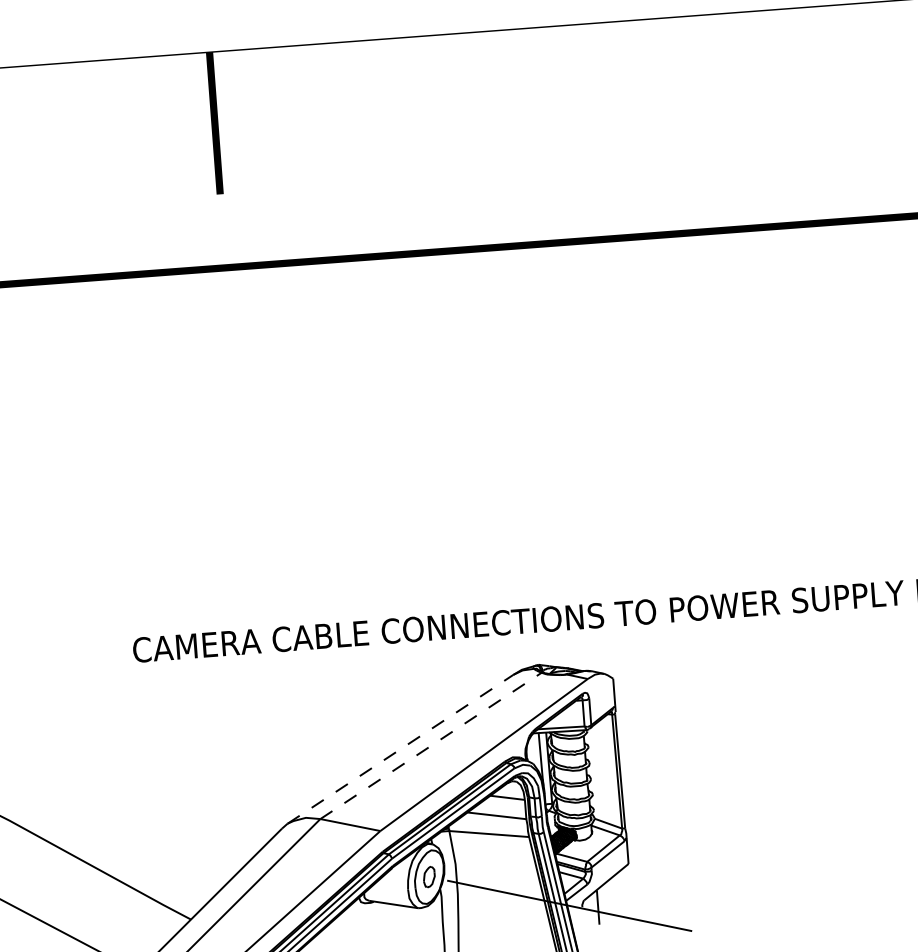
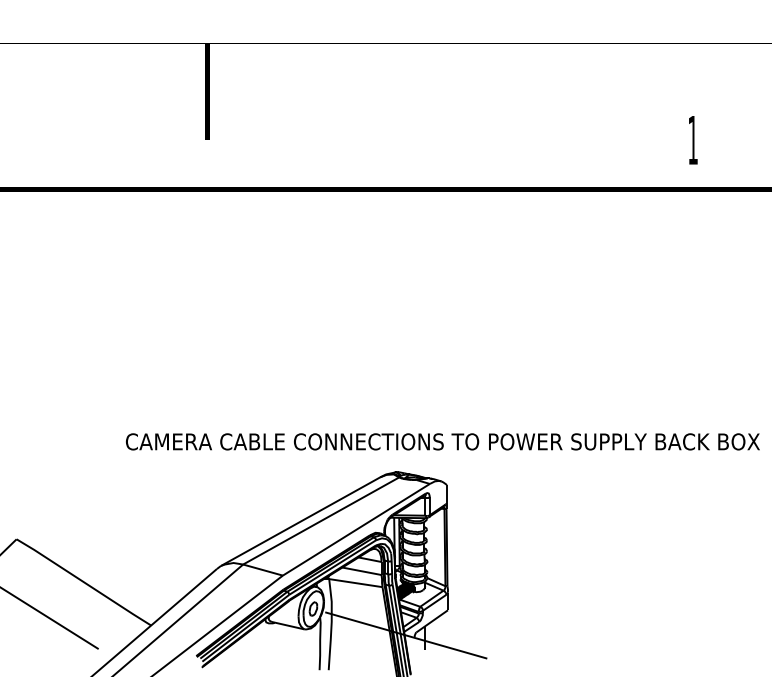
line: (431, 745) -> (321, 520), dashed -> solid
line: (400, 748) -> (300, 521), dashed -> solid

